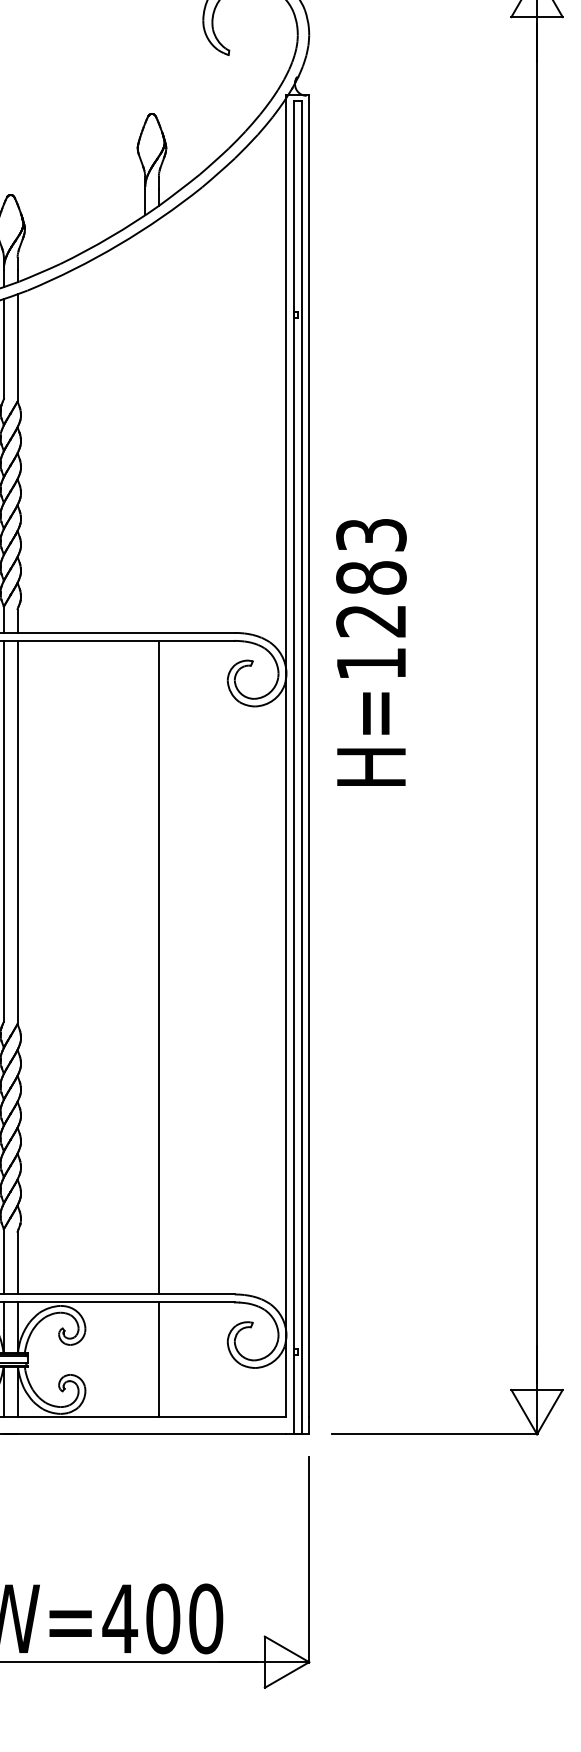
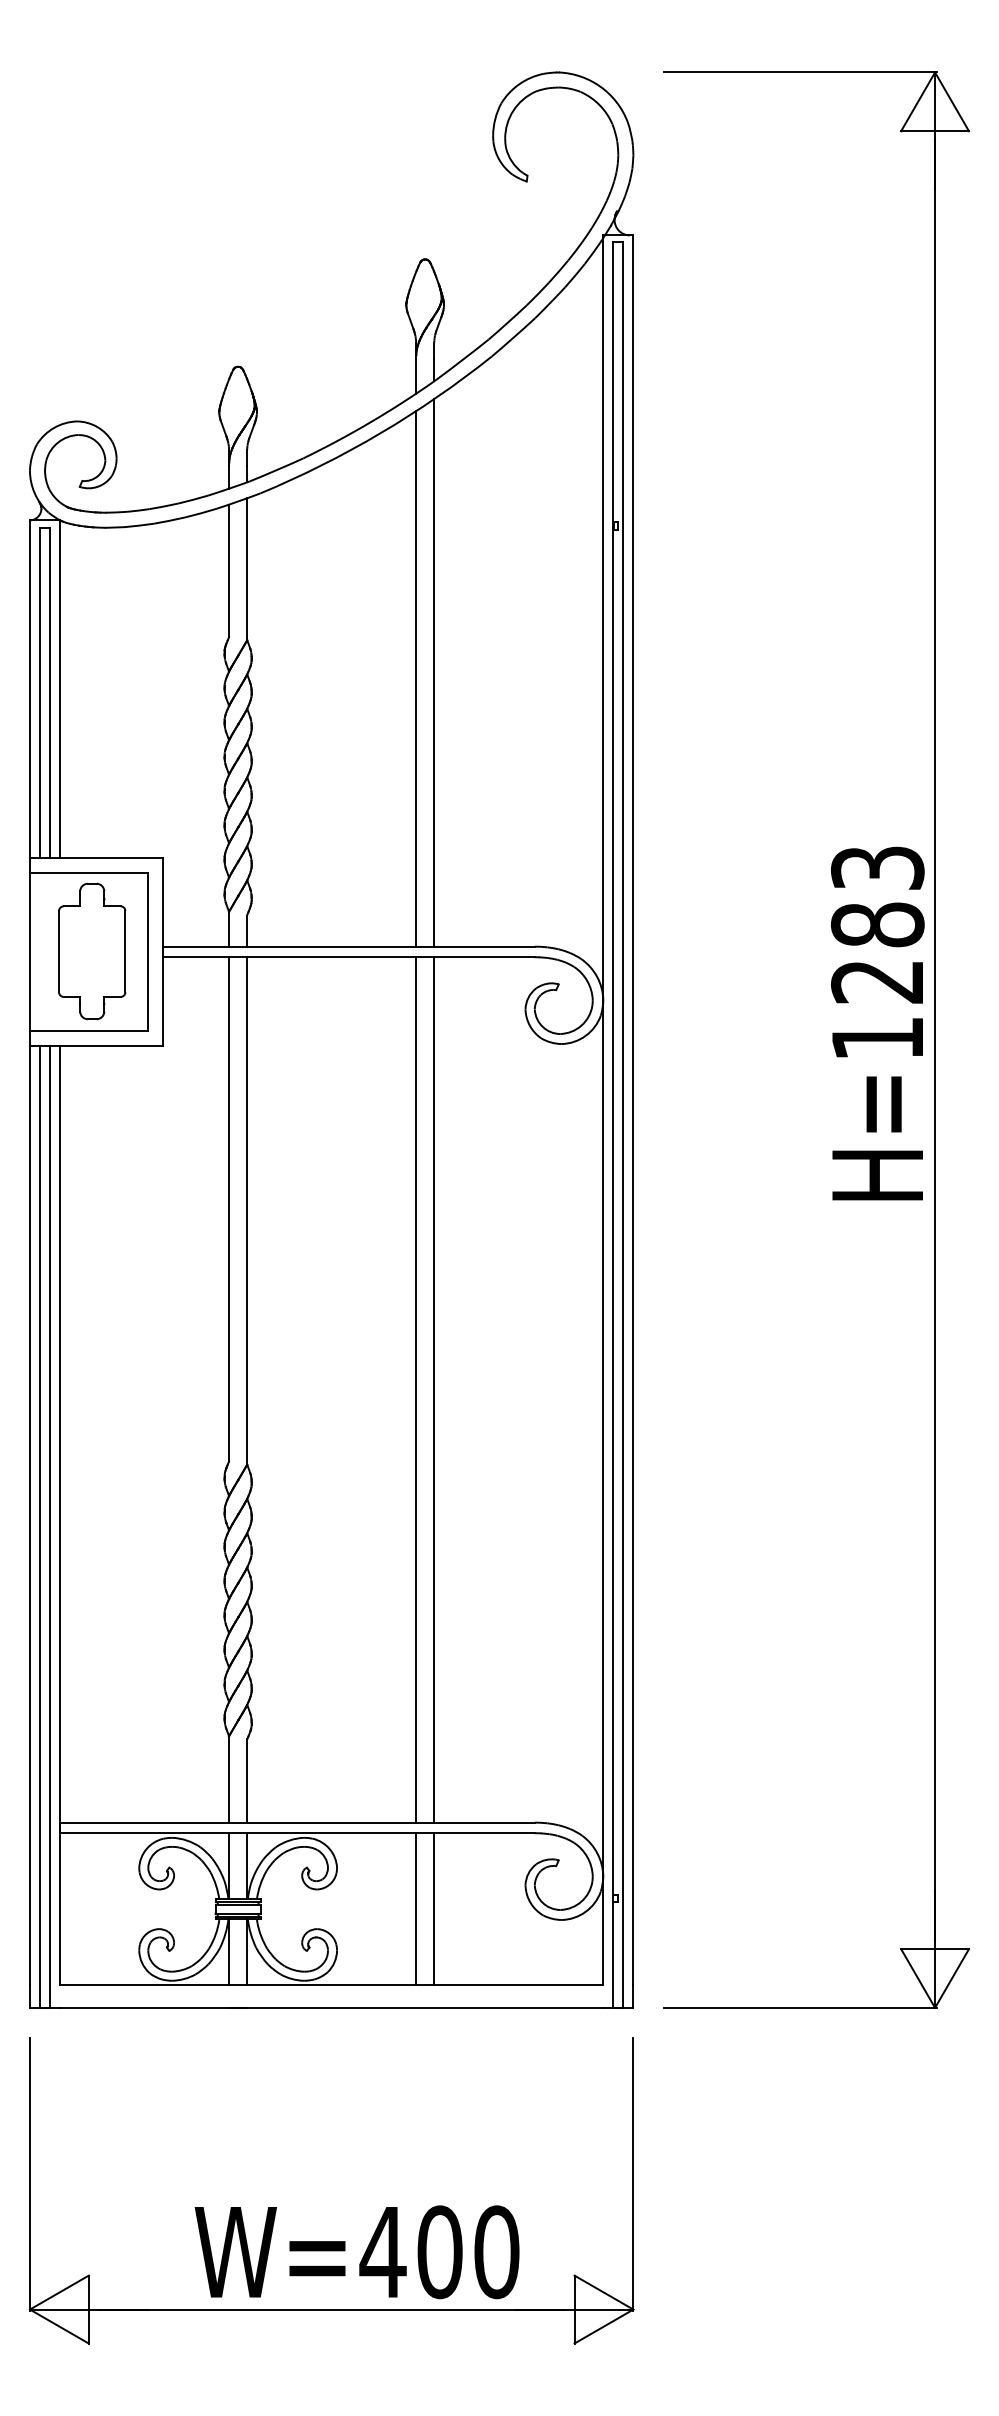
line: (159, 425) -> (434, 672), added
line: (145, 430) -> (416, 678), added
text: (371, 652) -> (877, 1023), moved
line: (145, 967) -> (416, 1389), added
line: (145, 1359) -> (416, 1908), added

